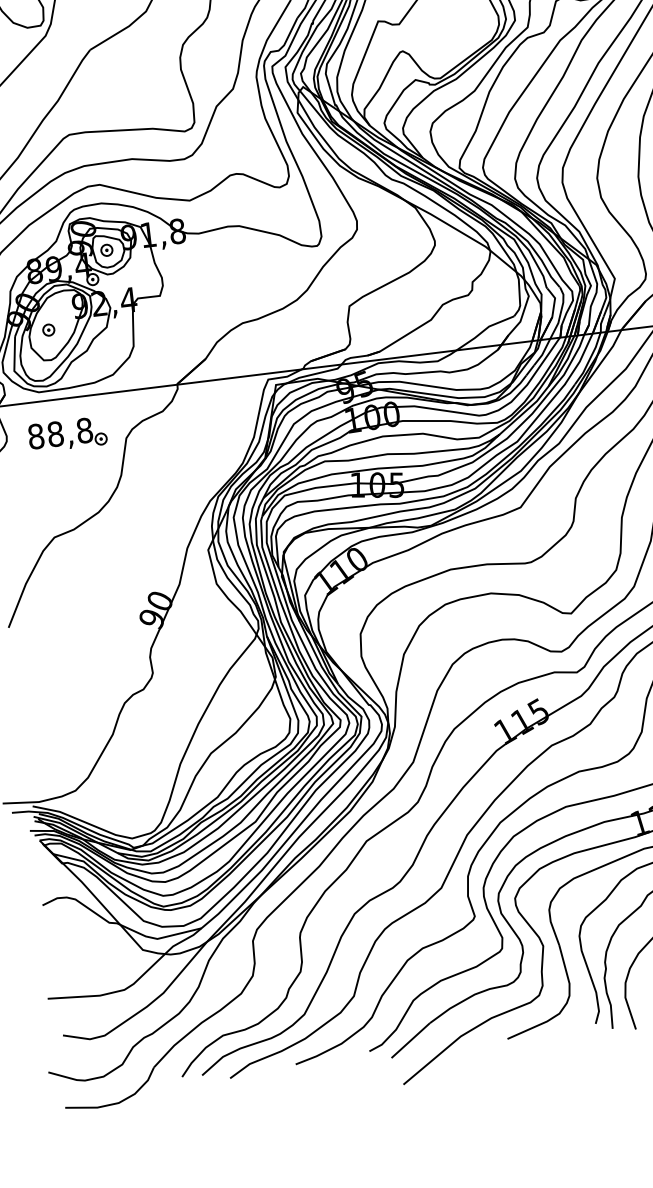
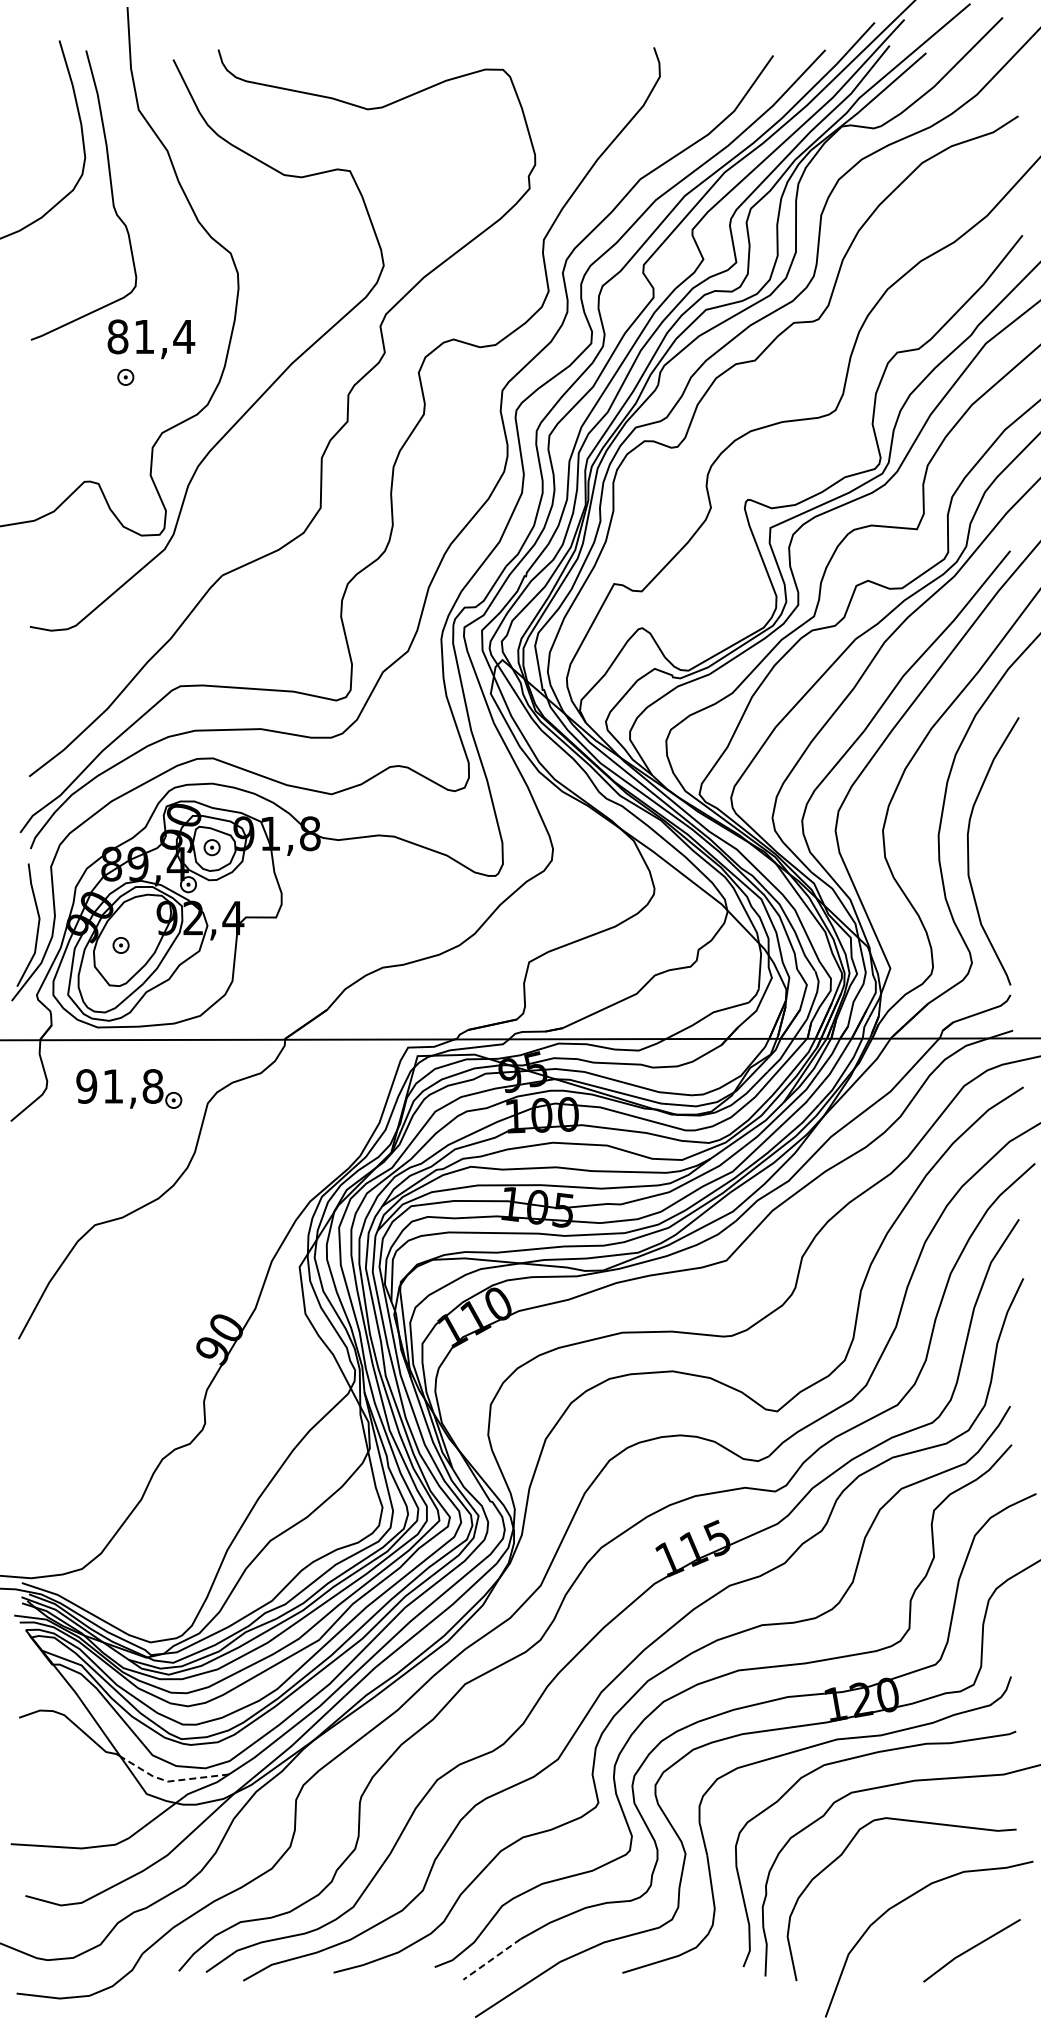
text: (45, 435) -> (99, 1086), 88,8 -> 91,8
line: (159, 938) -> (170, 1781), solid -> dashed
line: (410, 1040) -> (491, 1959), solid -> dashed

